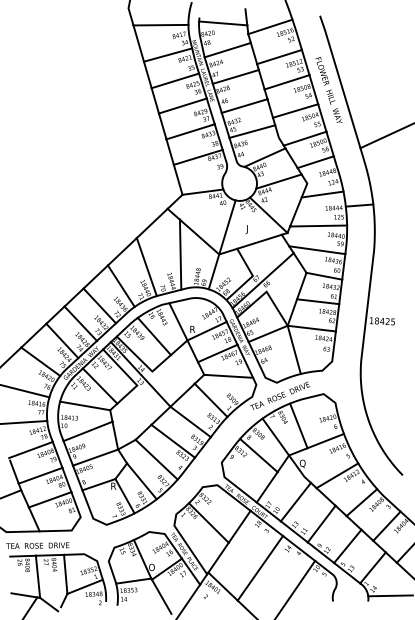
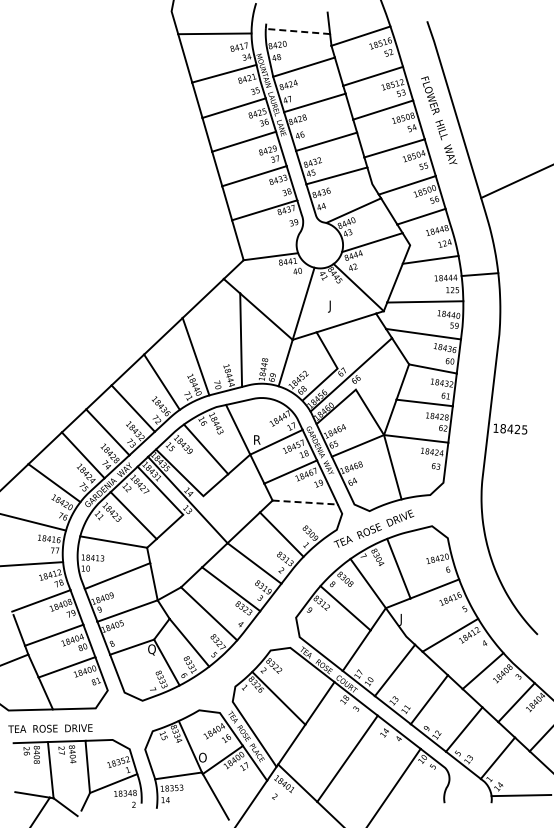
line: (222, 23) -> (297, 31), solid -> dashed
line: (228, 376) -> (305, 502), solid -> dashed
text: (302, 463) -> (403, 619), Q -> J
text: (113, 486) -> (151, 649), R -> Q

